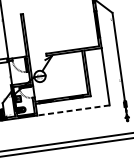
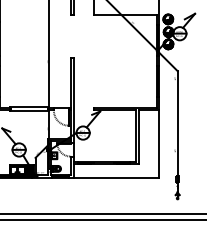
line: (73, 110) -> (116, 177), dashed -> solid

